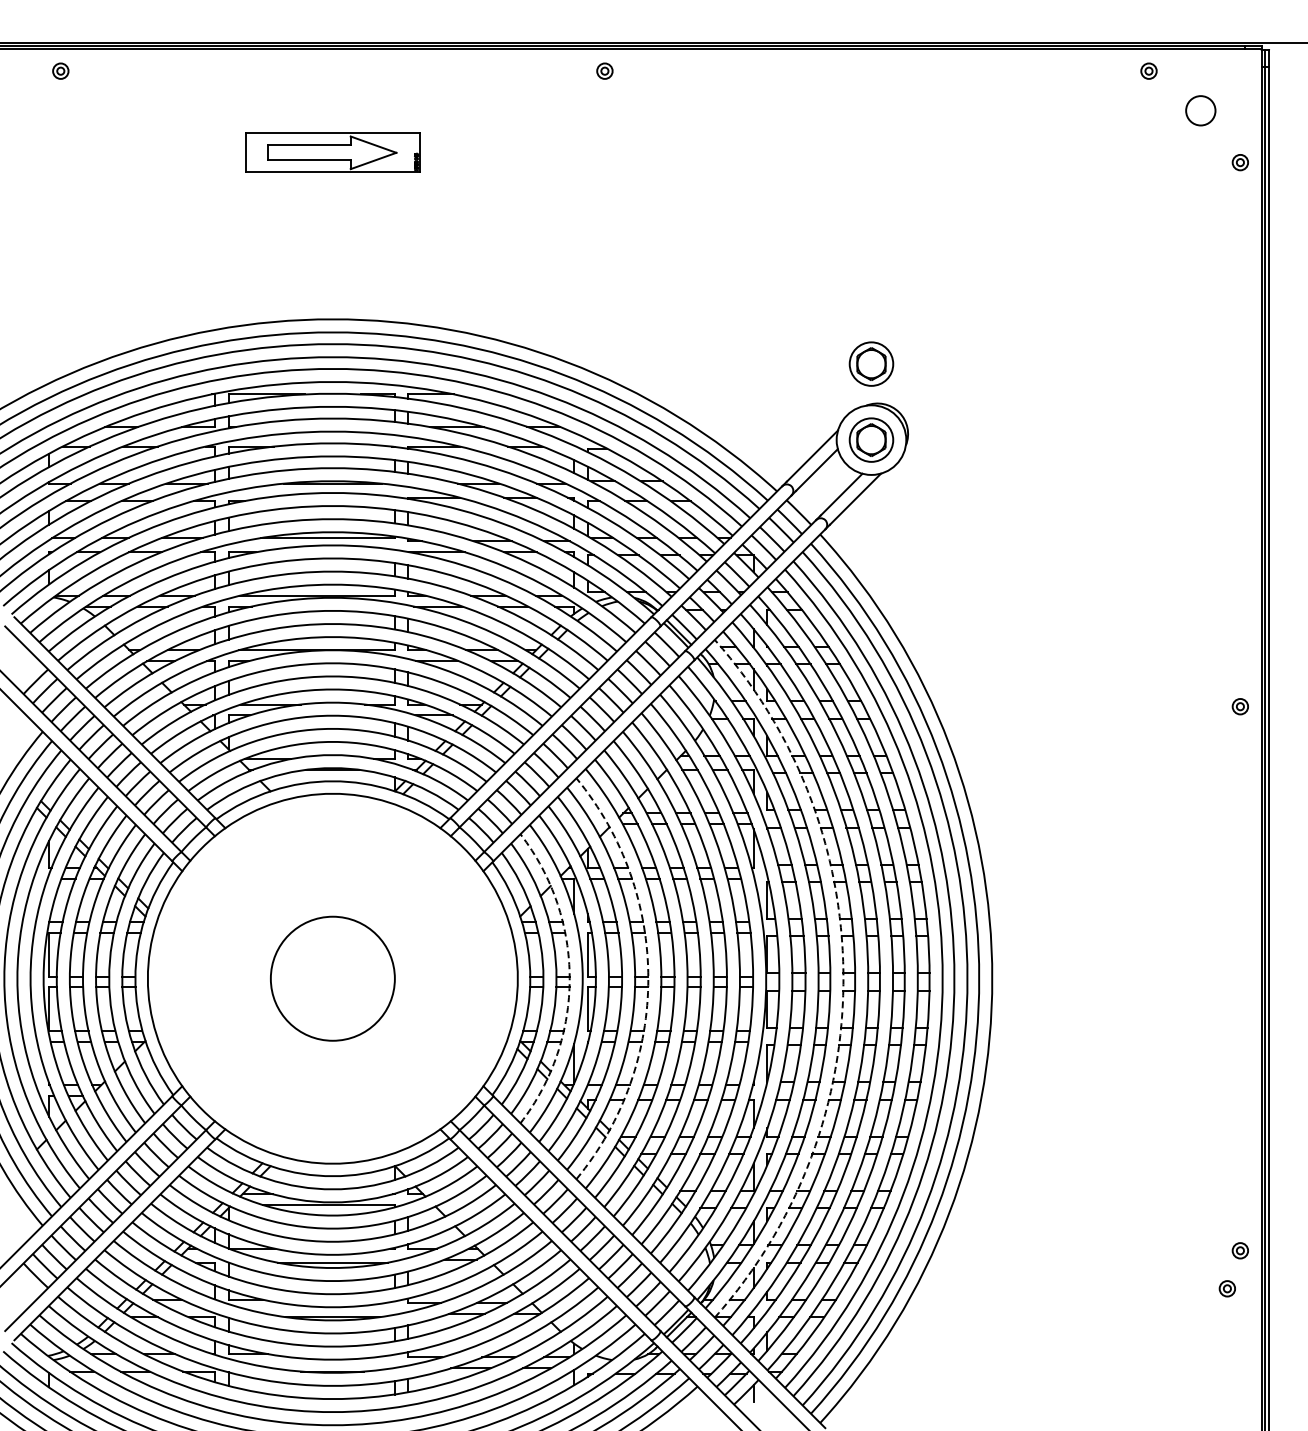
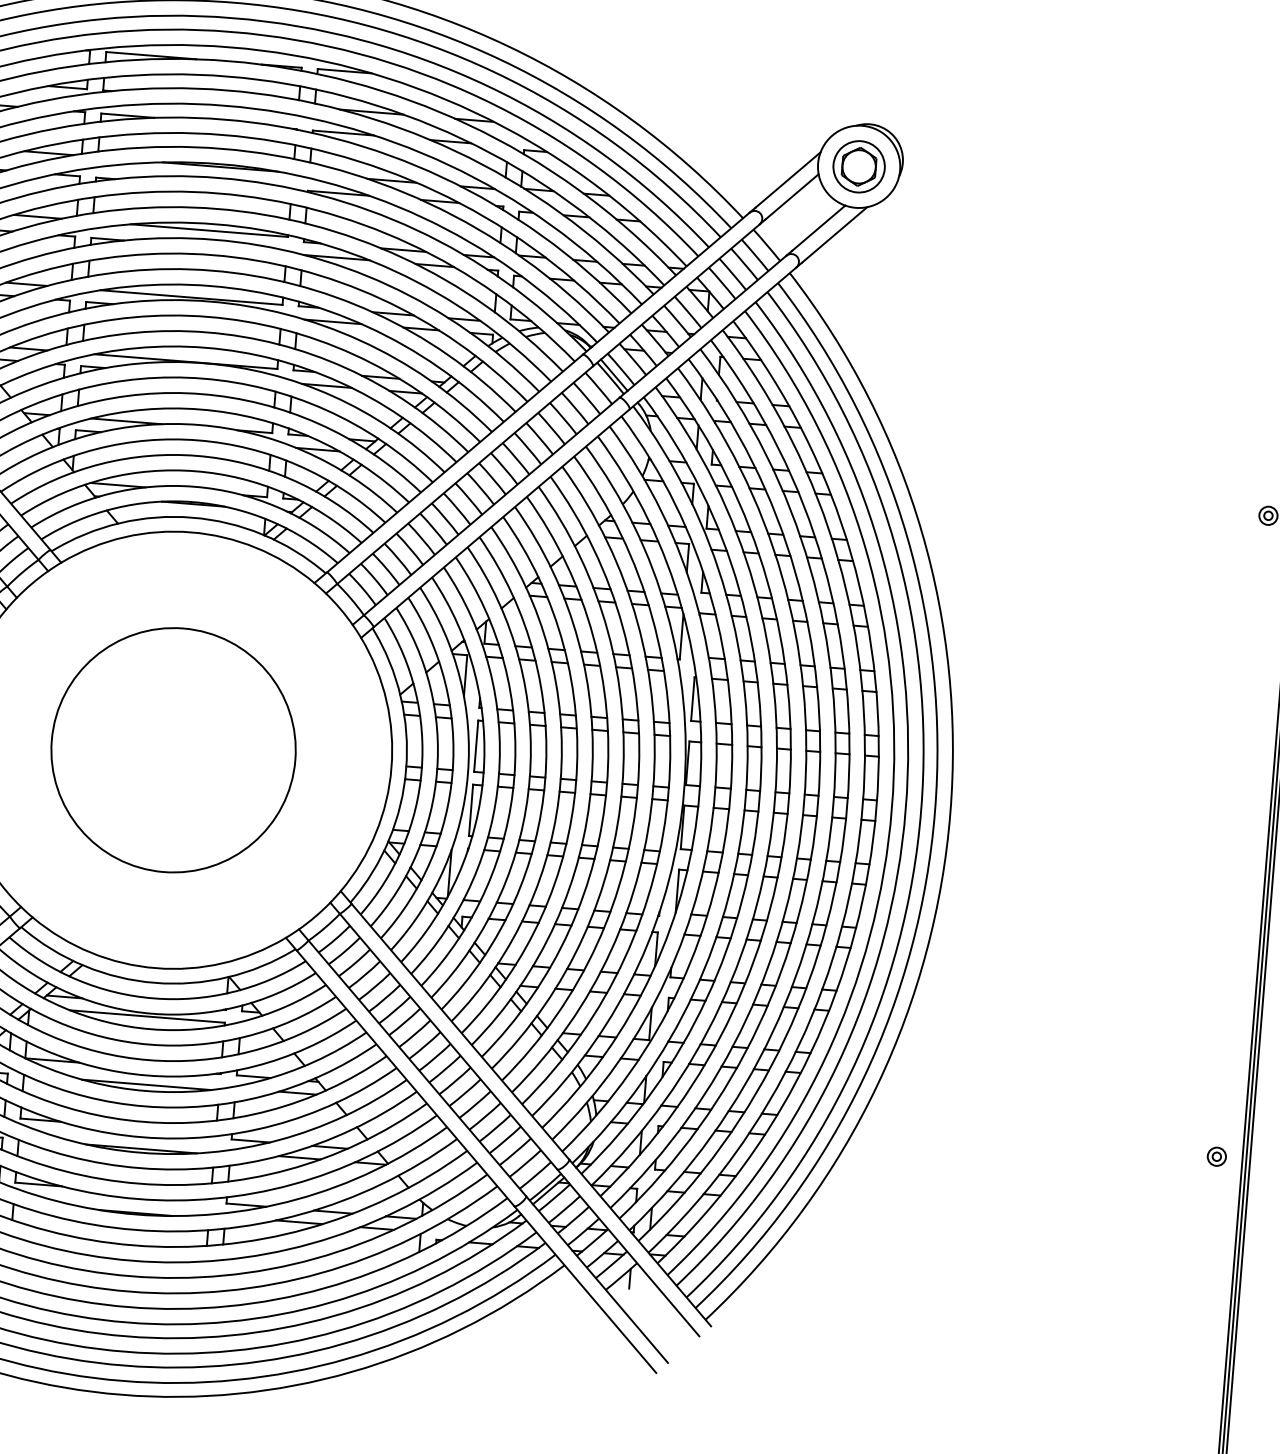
part: (871, 363) -> (866, 76), removed
circle: (332, 978) -> (173, 749), size x1.67
arc: (569, 978) -> (452, 772), dashed -> solid
arc: (648, 978) -> (545, 779), dashed -> solid
arc: (843, 978) -> (775, 798), dashed -> solid
part: (1226, 1288) -> (1196, 1199), removed

